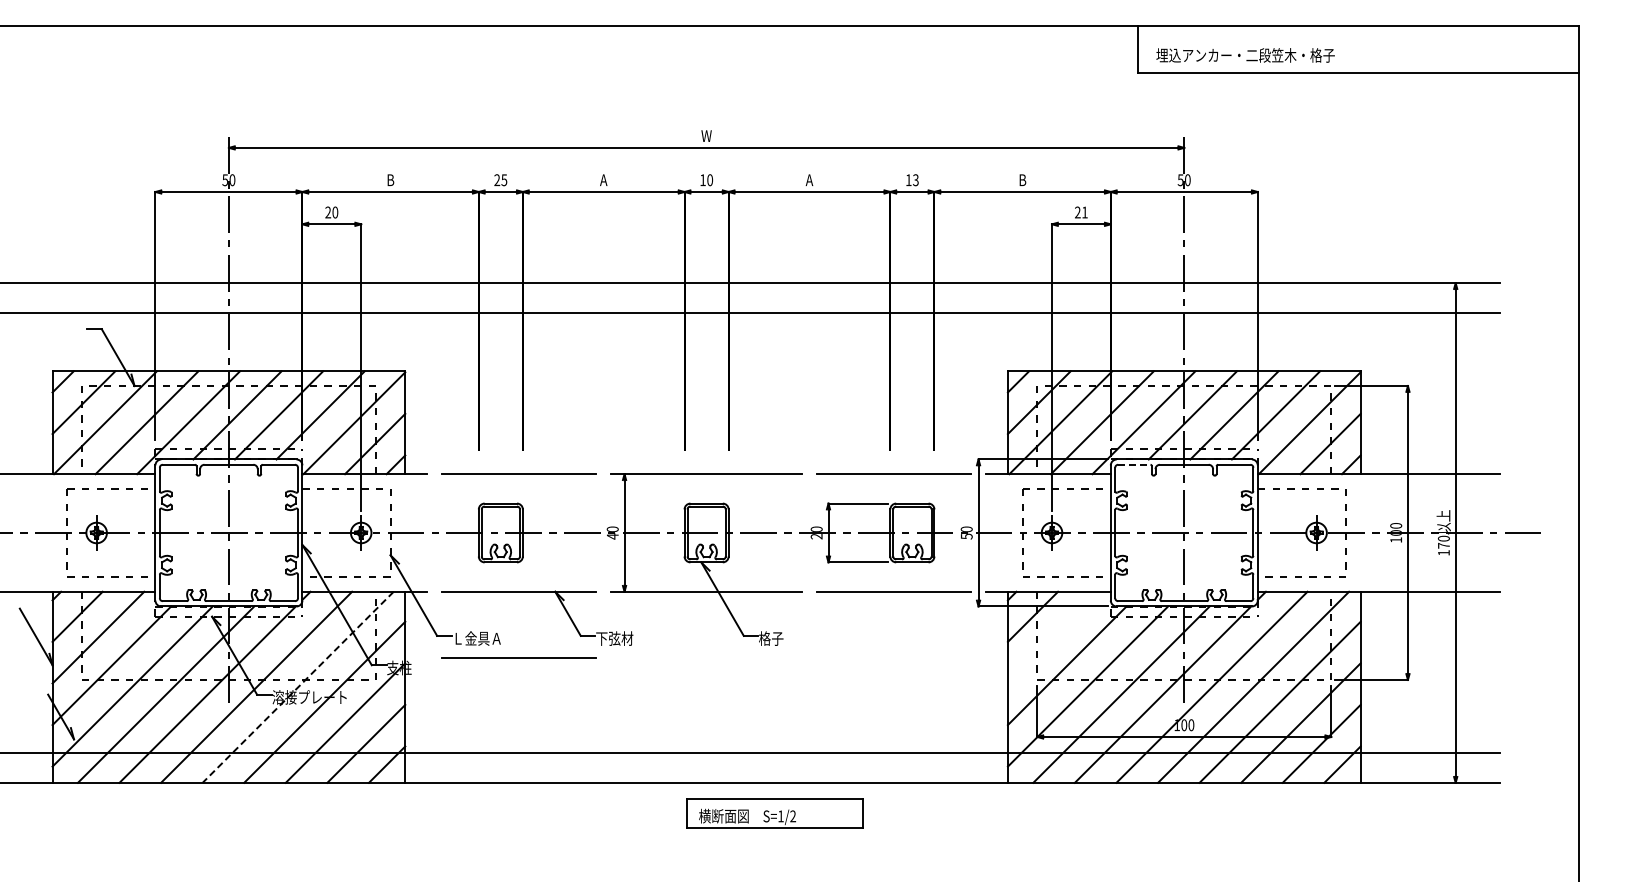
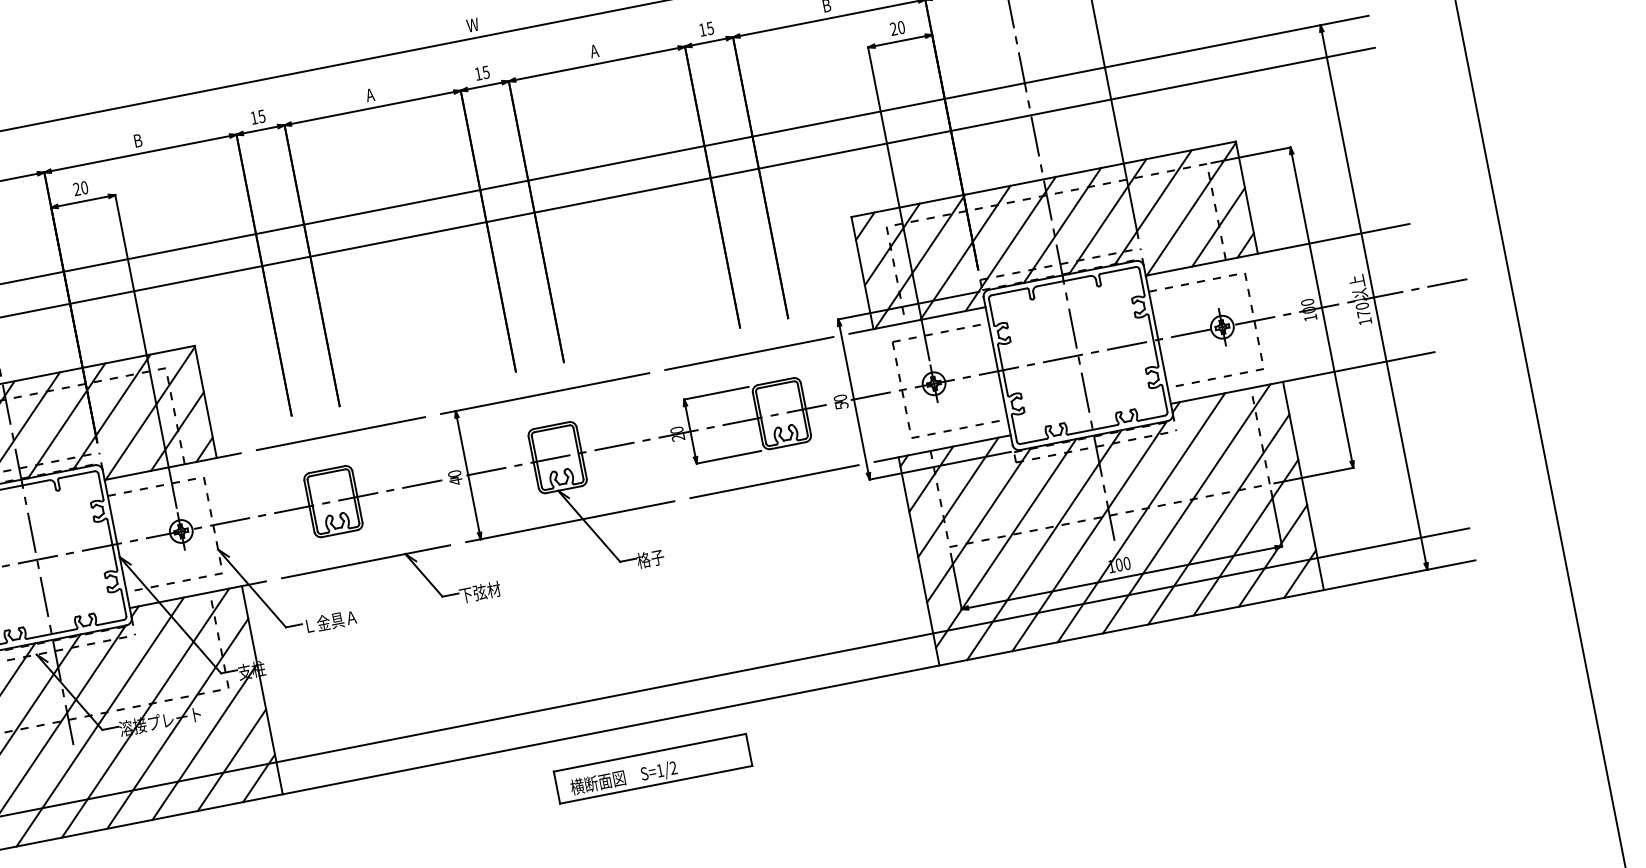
text: (497, 179) -> (254, 117), 25 -> 15
text: (915, 179) -> (709, 27), 13 -> 15
text: (710, 180) -> (486, 72), 10 -> 15
text: (1084, 212) -> (900, 27), 21 -> 20
line: (1134, 464) -> (1009, 291), dashed -> solid
line: (1053, 637) -> (958, 497), added
line: (518, 657) -> (379, 633), removed
line: (297, 687) -> (144, 713), dashed -> solid
part: (774, 813) -> (652, 768), moved

